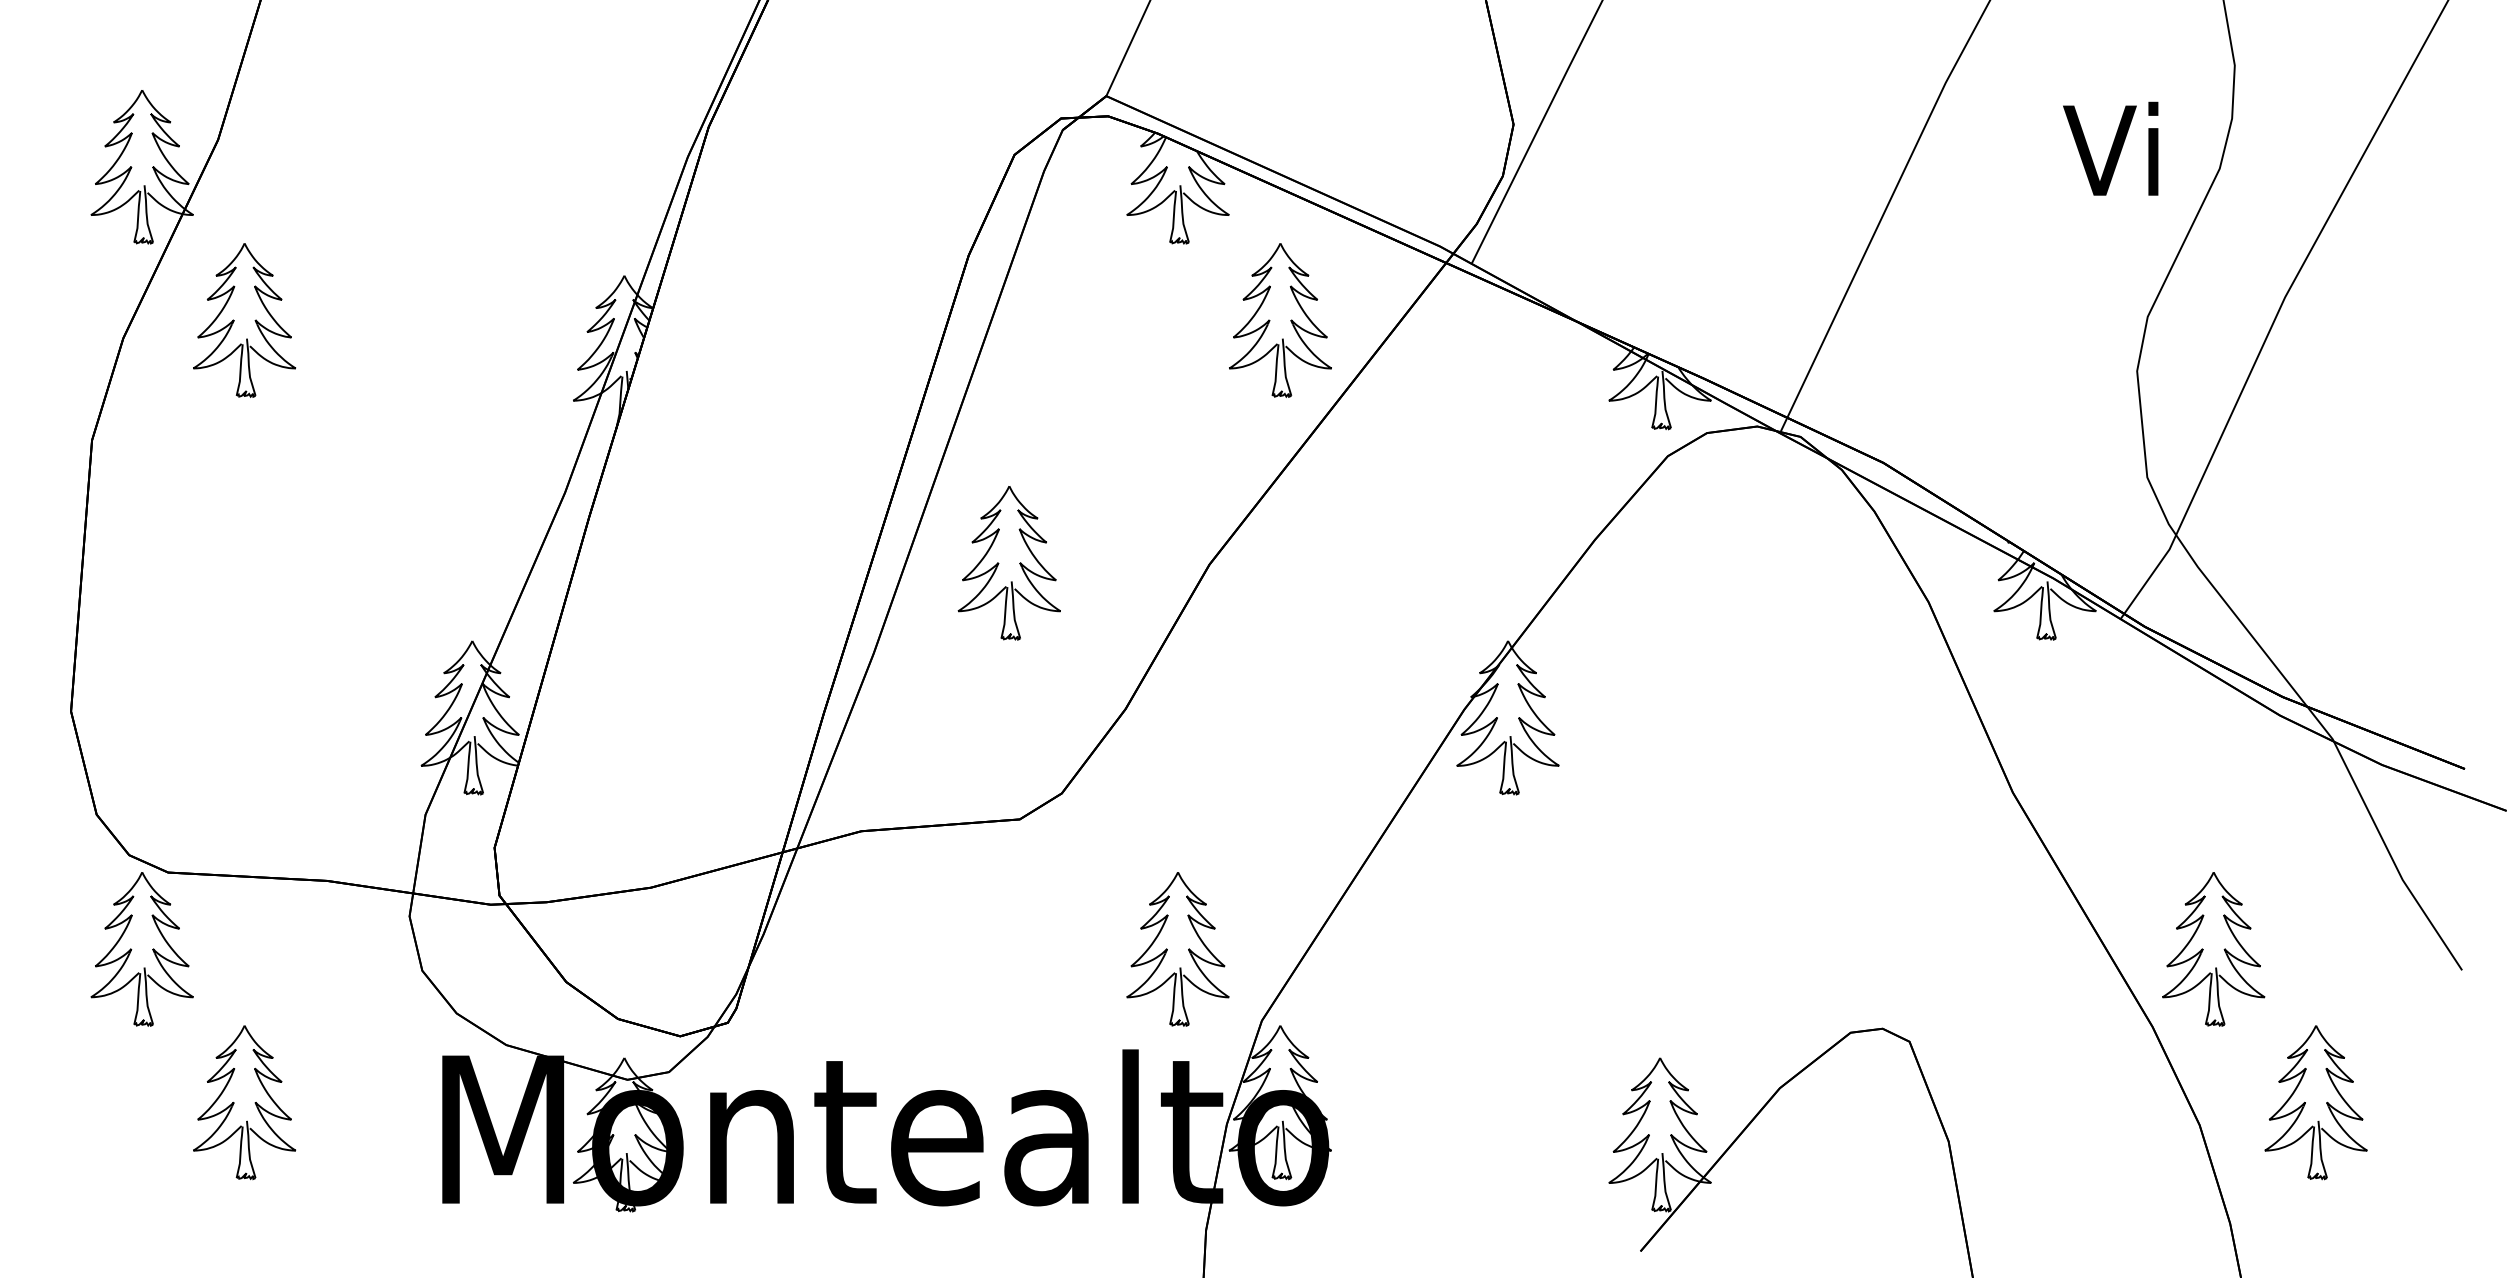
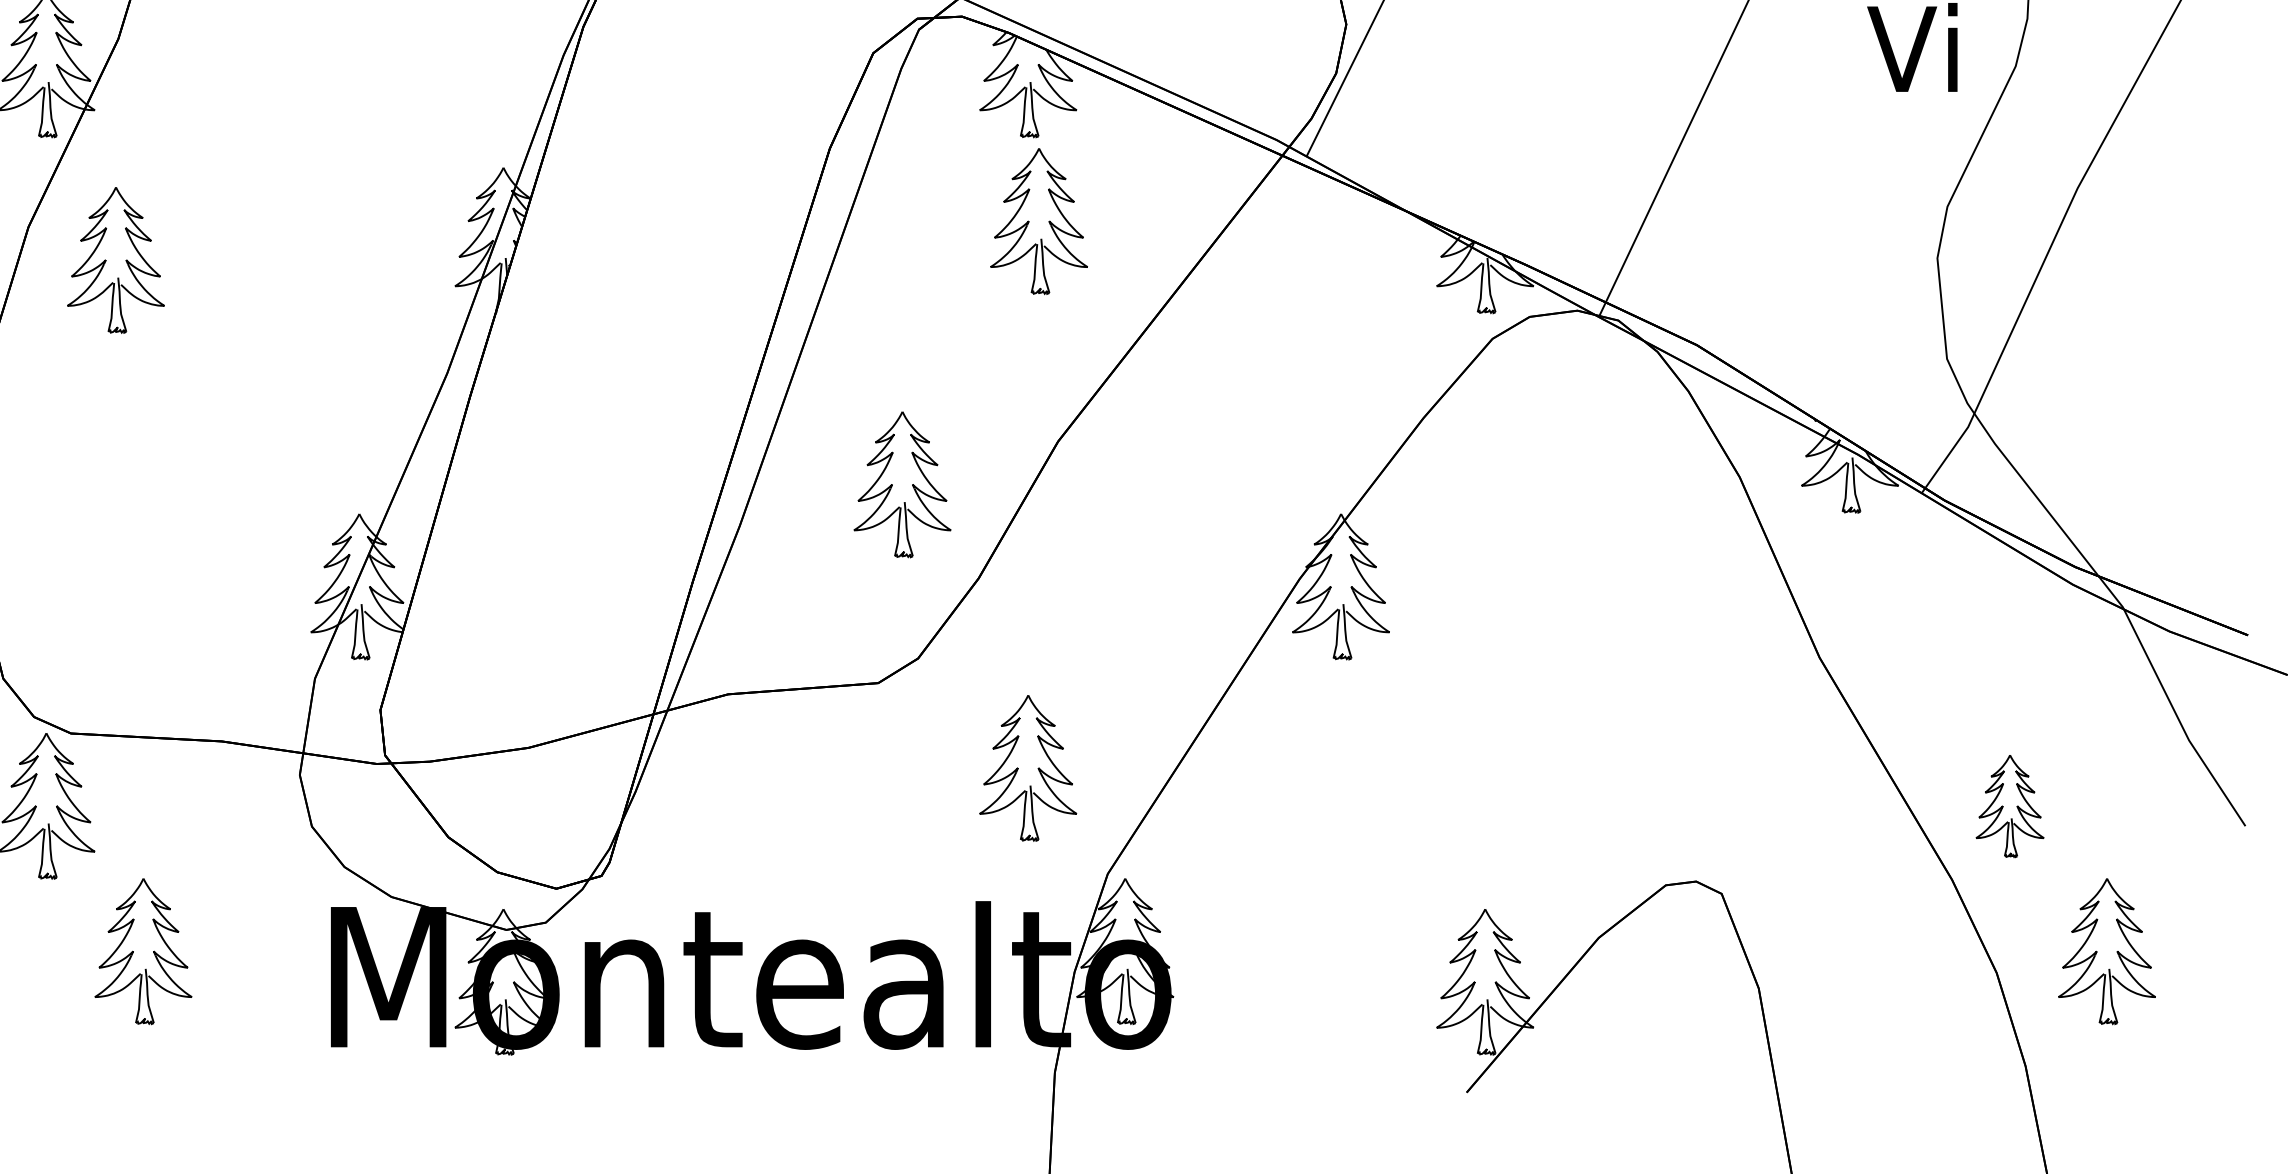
part: (244, 320) -> (115, 260), moved
part: (1280, 320) -> (1039, 221), moved
part: (1008, 563) -> (901, 485), moved
part: (1177, 949) -> (1027, 768), moved
part: (2213, 949) -> (2009, 806), size x0.7

